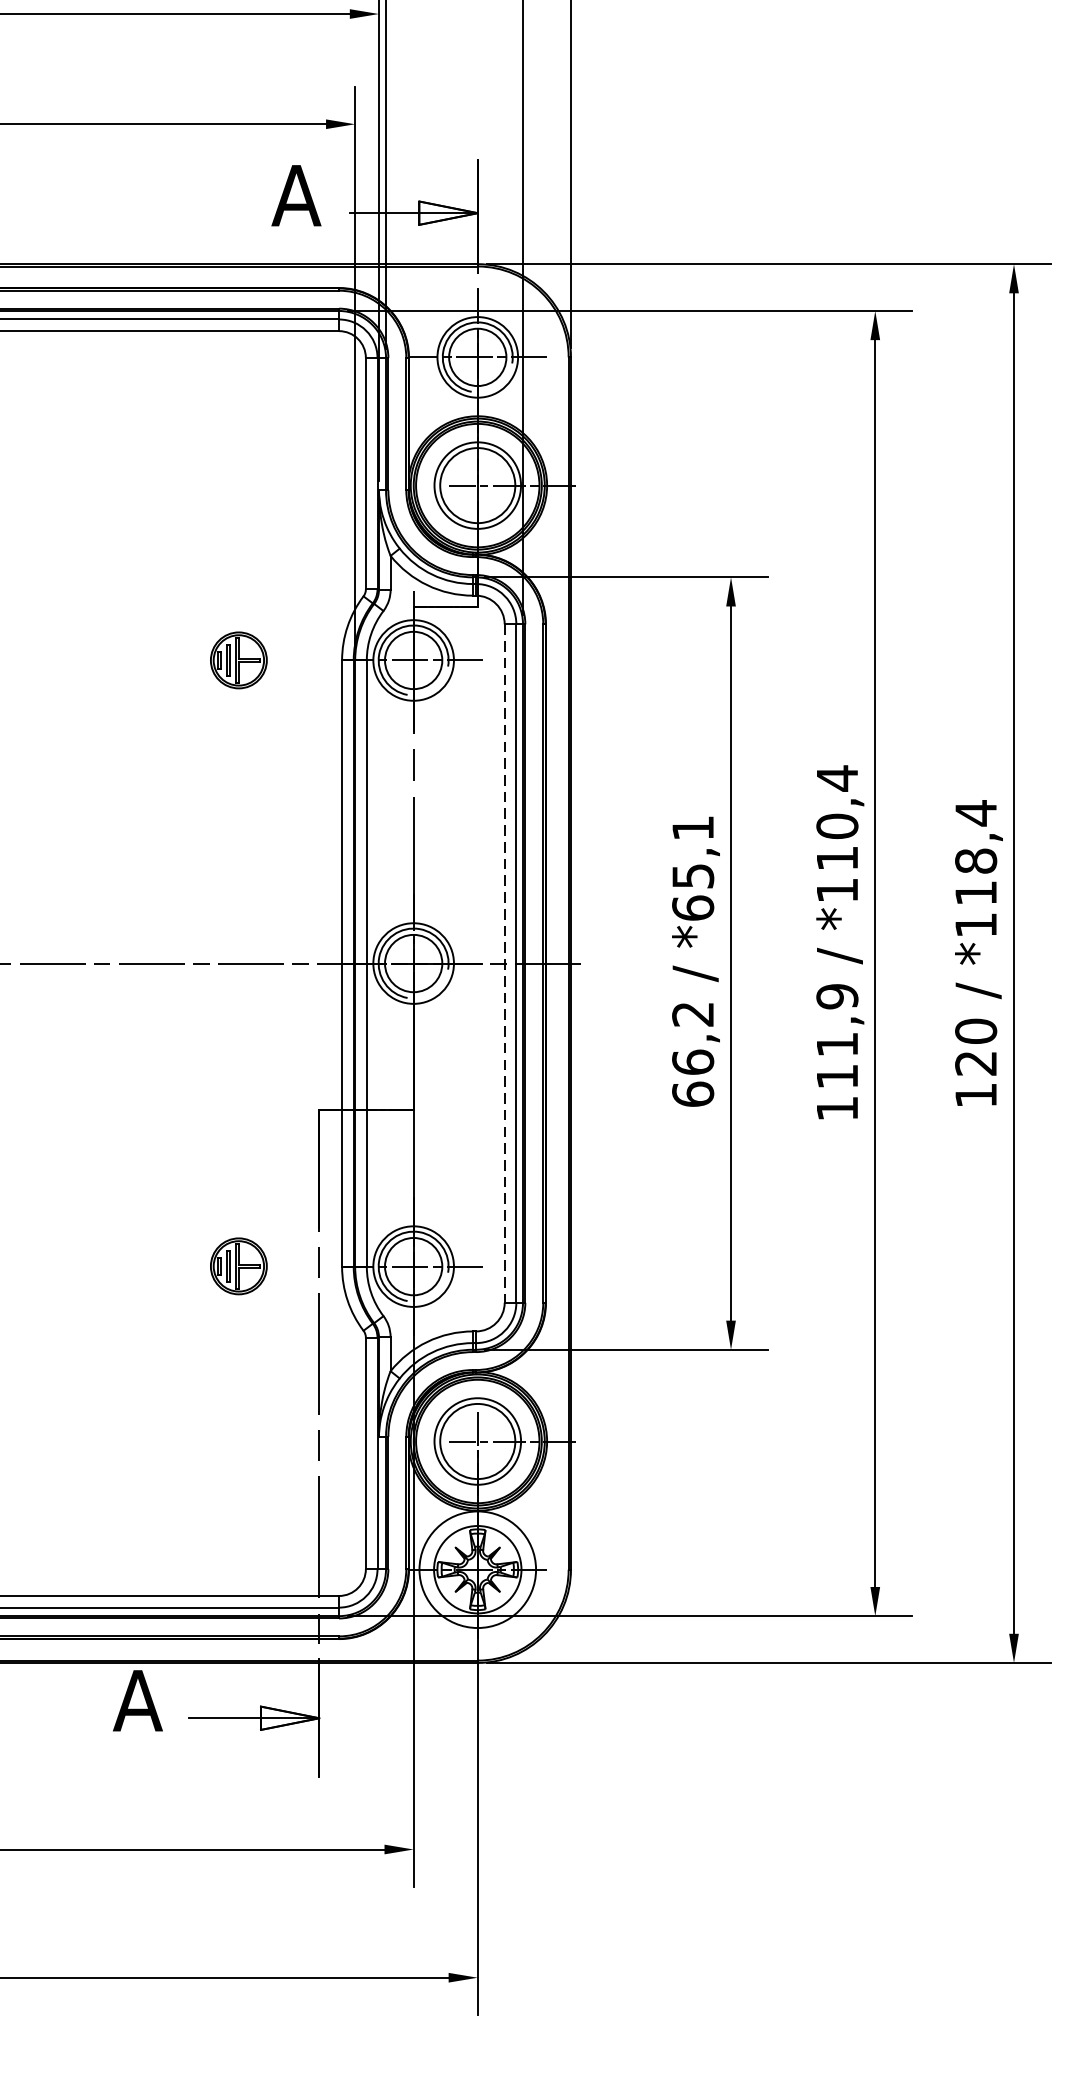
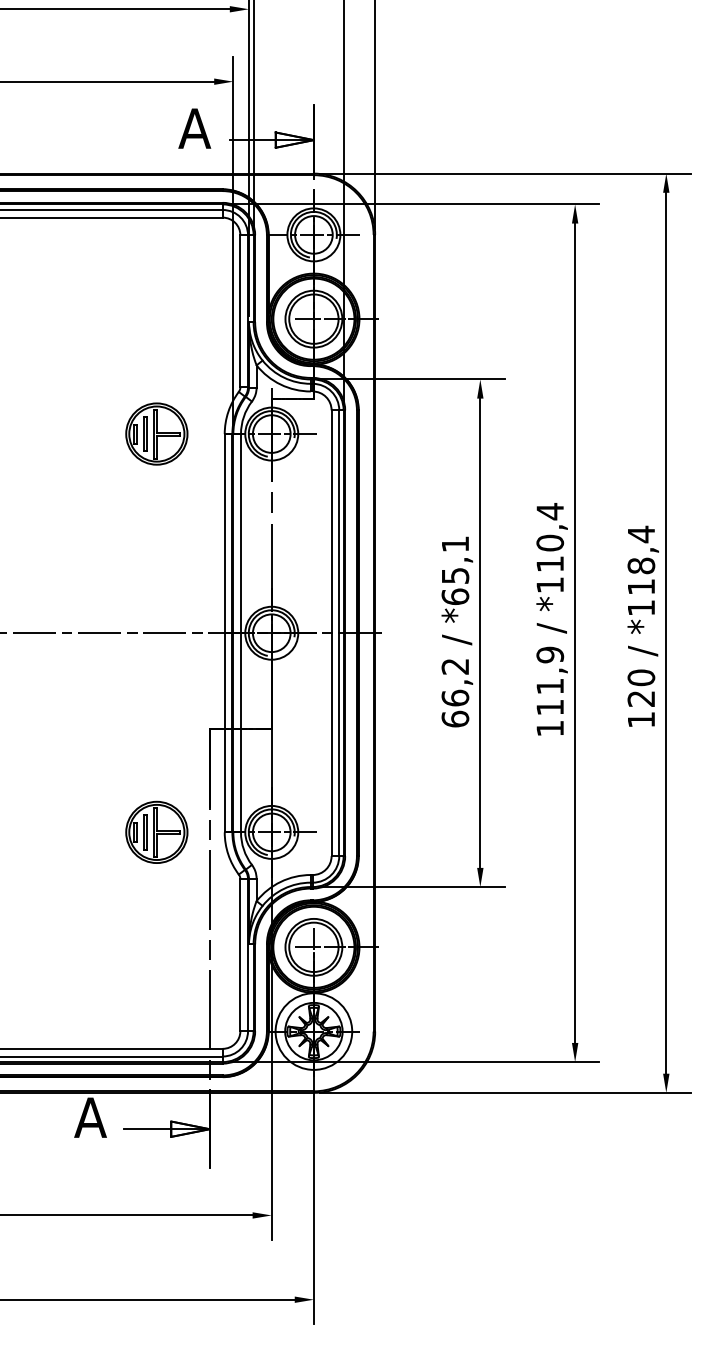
part: (238, 659) -> (156, 433), size x1.67
line: (504, 963) -> (331, 633), dashed -> solid
part: (238, 1265) -> (156, 831), size x1.67

